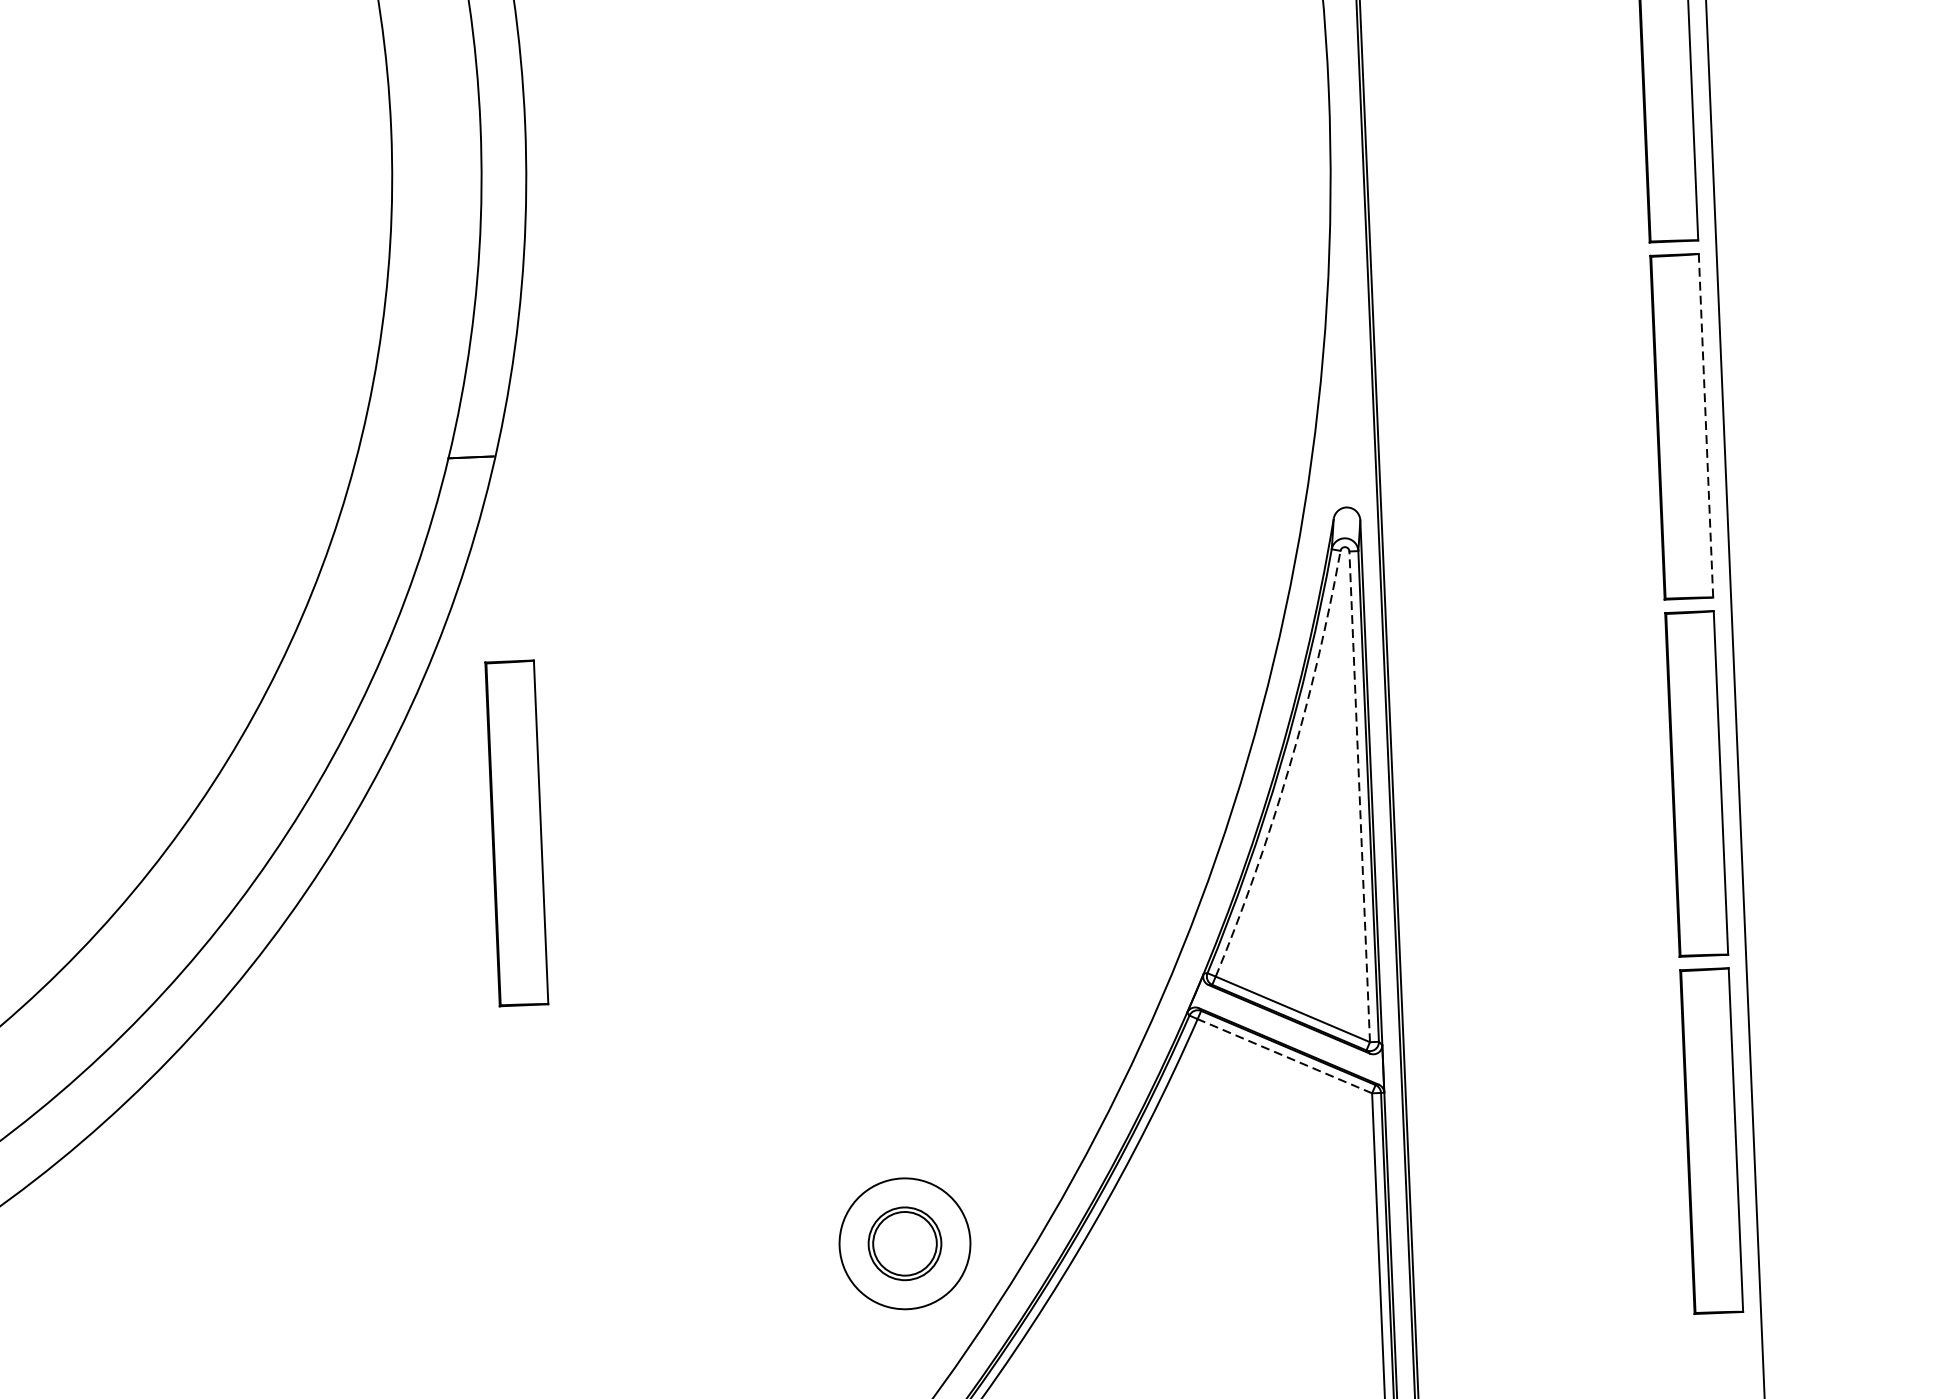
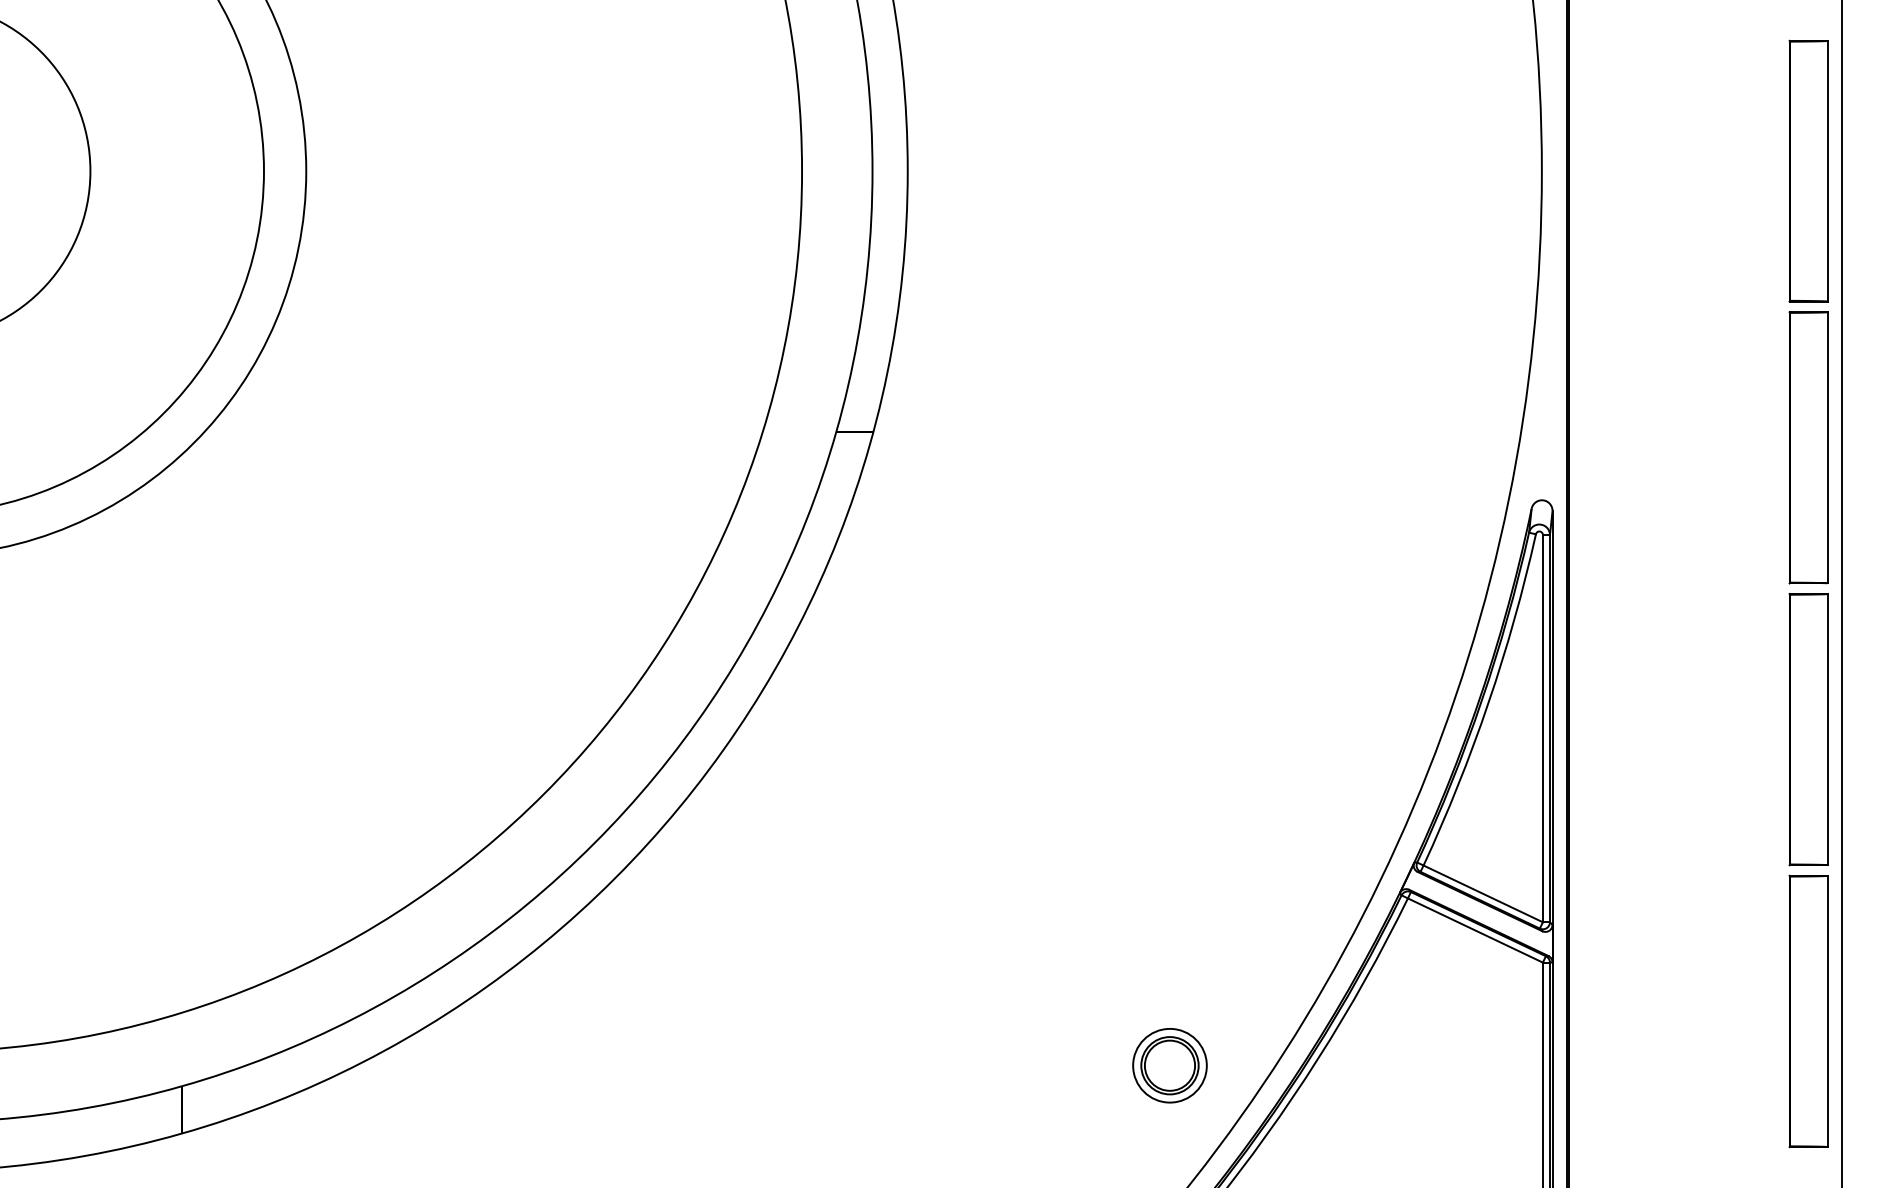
line: (1705, 425) -> (1827, 447), dashed -> solid
arc: (1289, 766) -> (1488, 702), dashed -> solid
line: (1359, 796) -> (1542, 728), dashed -> solid
part: (516, 833) -> (877, 729), removed
line: (1284, 1056) -> (1475, 930), dashed -> solid
circle: (904, 1243) -> (1169, 1065), size x0.71

